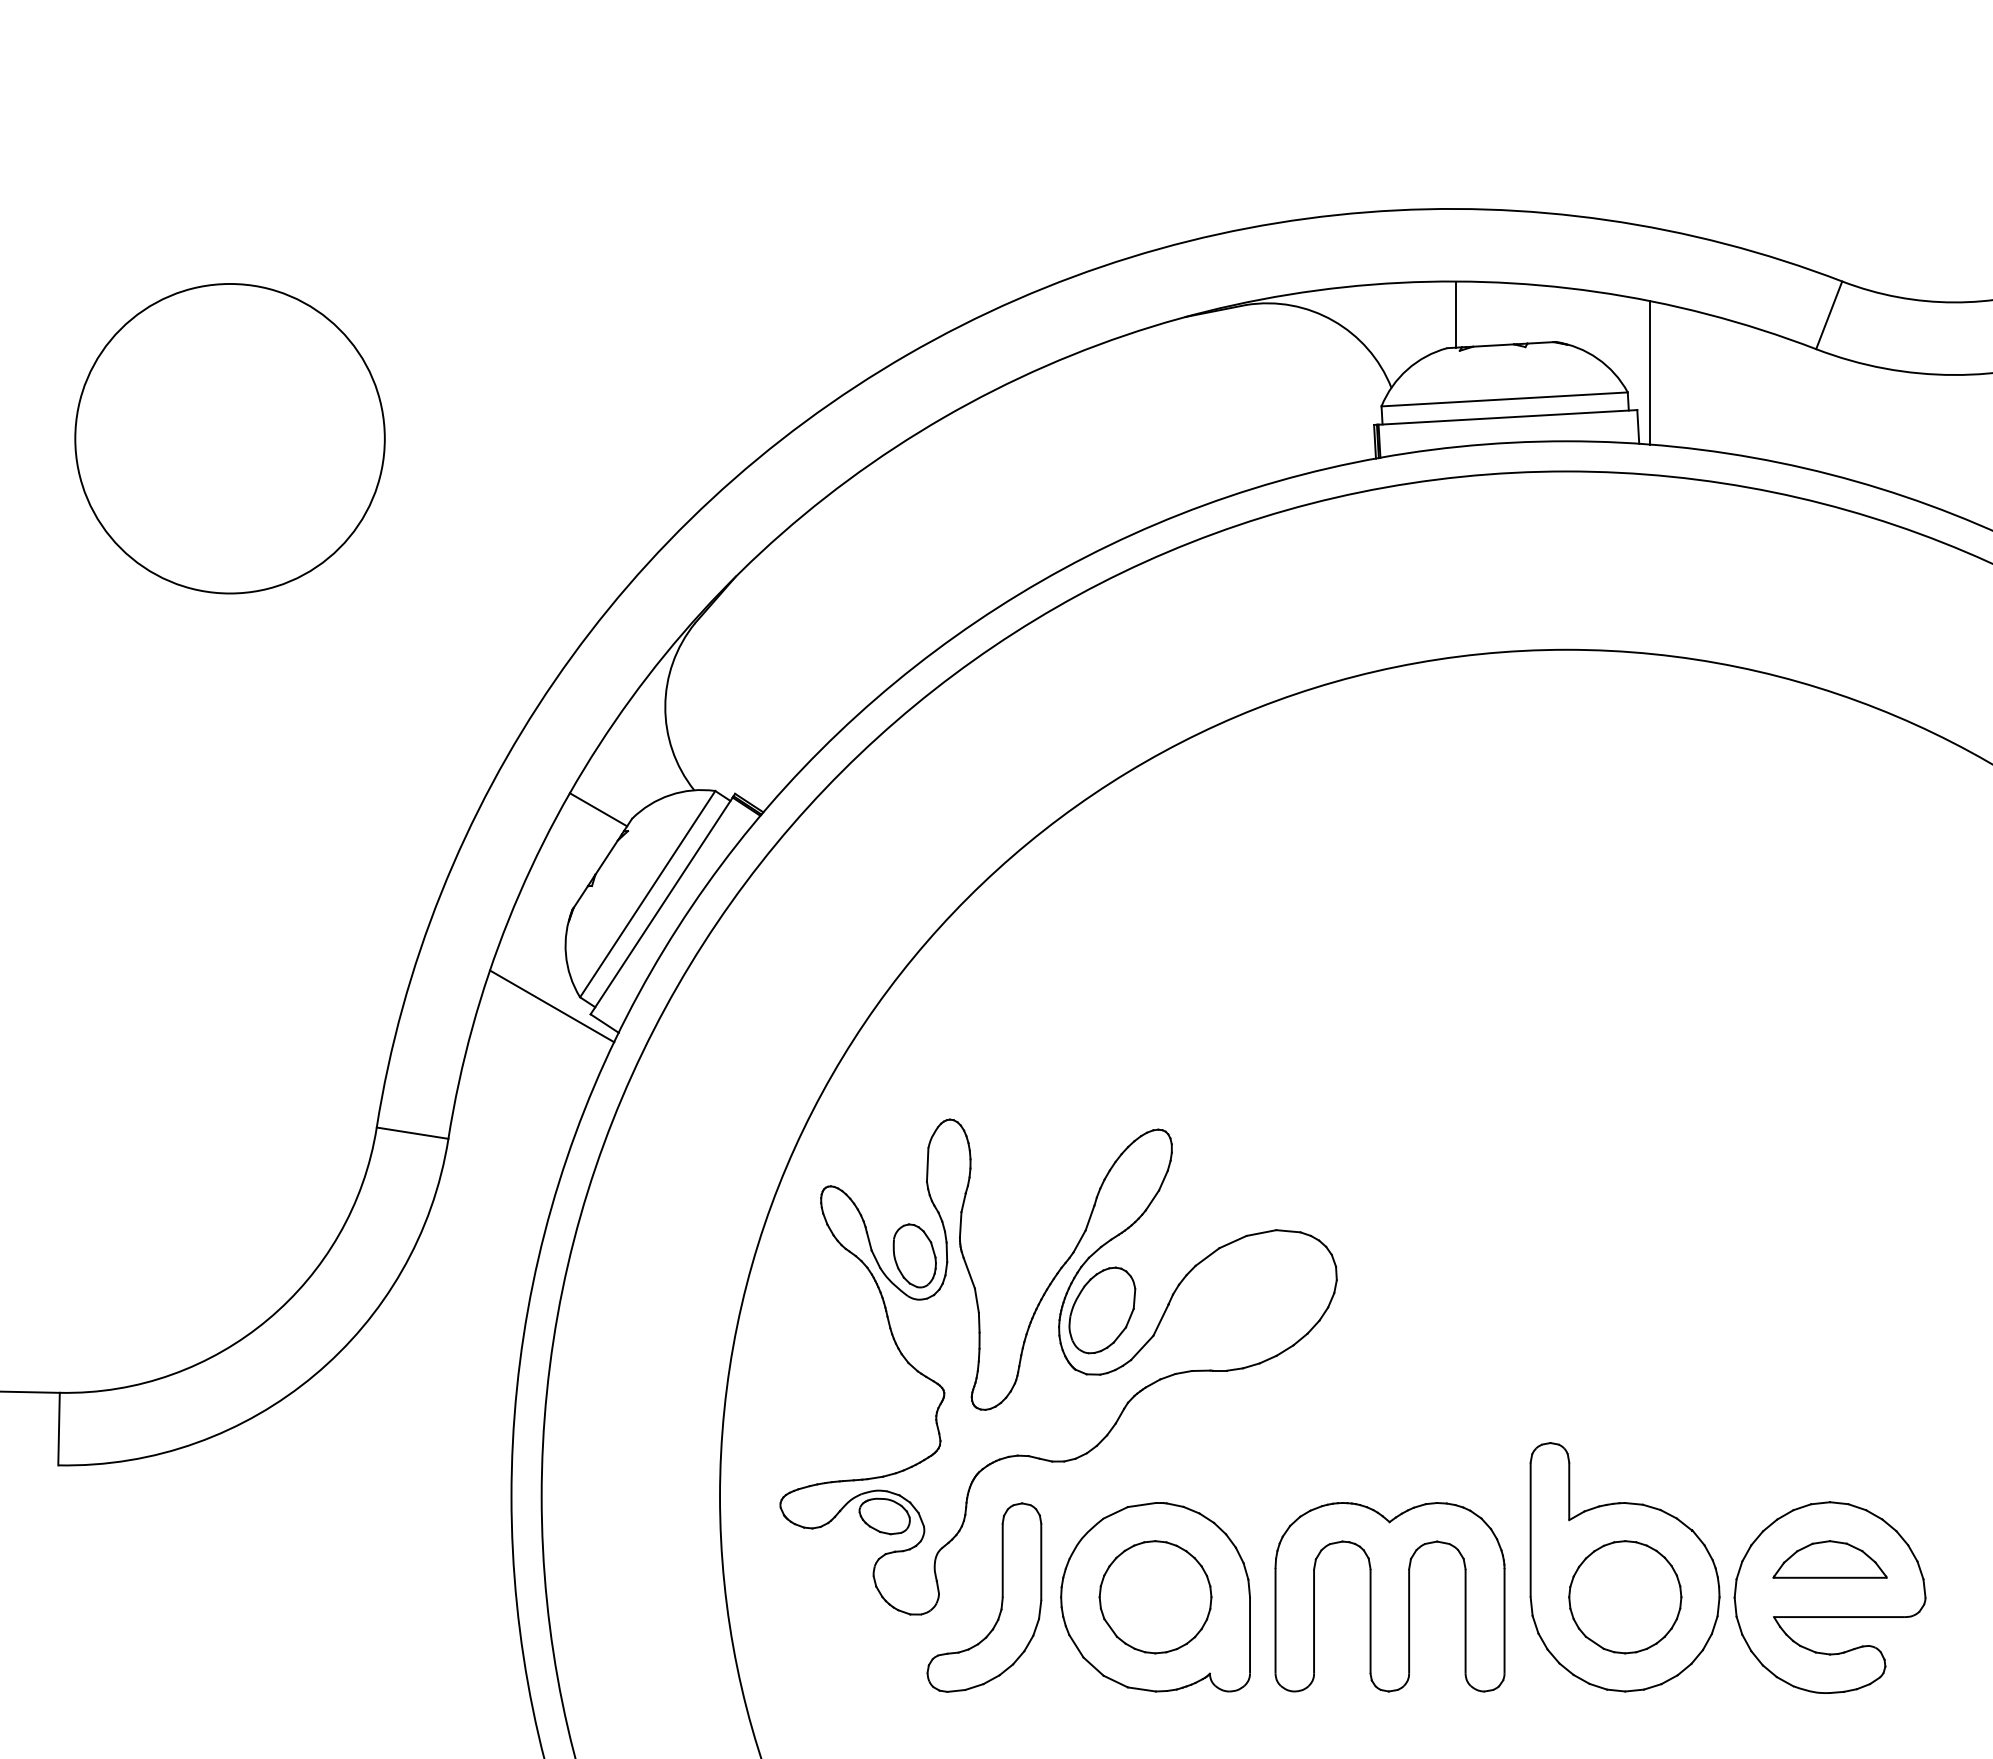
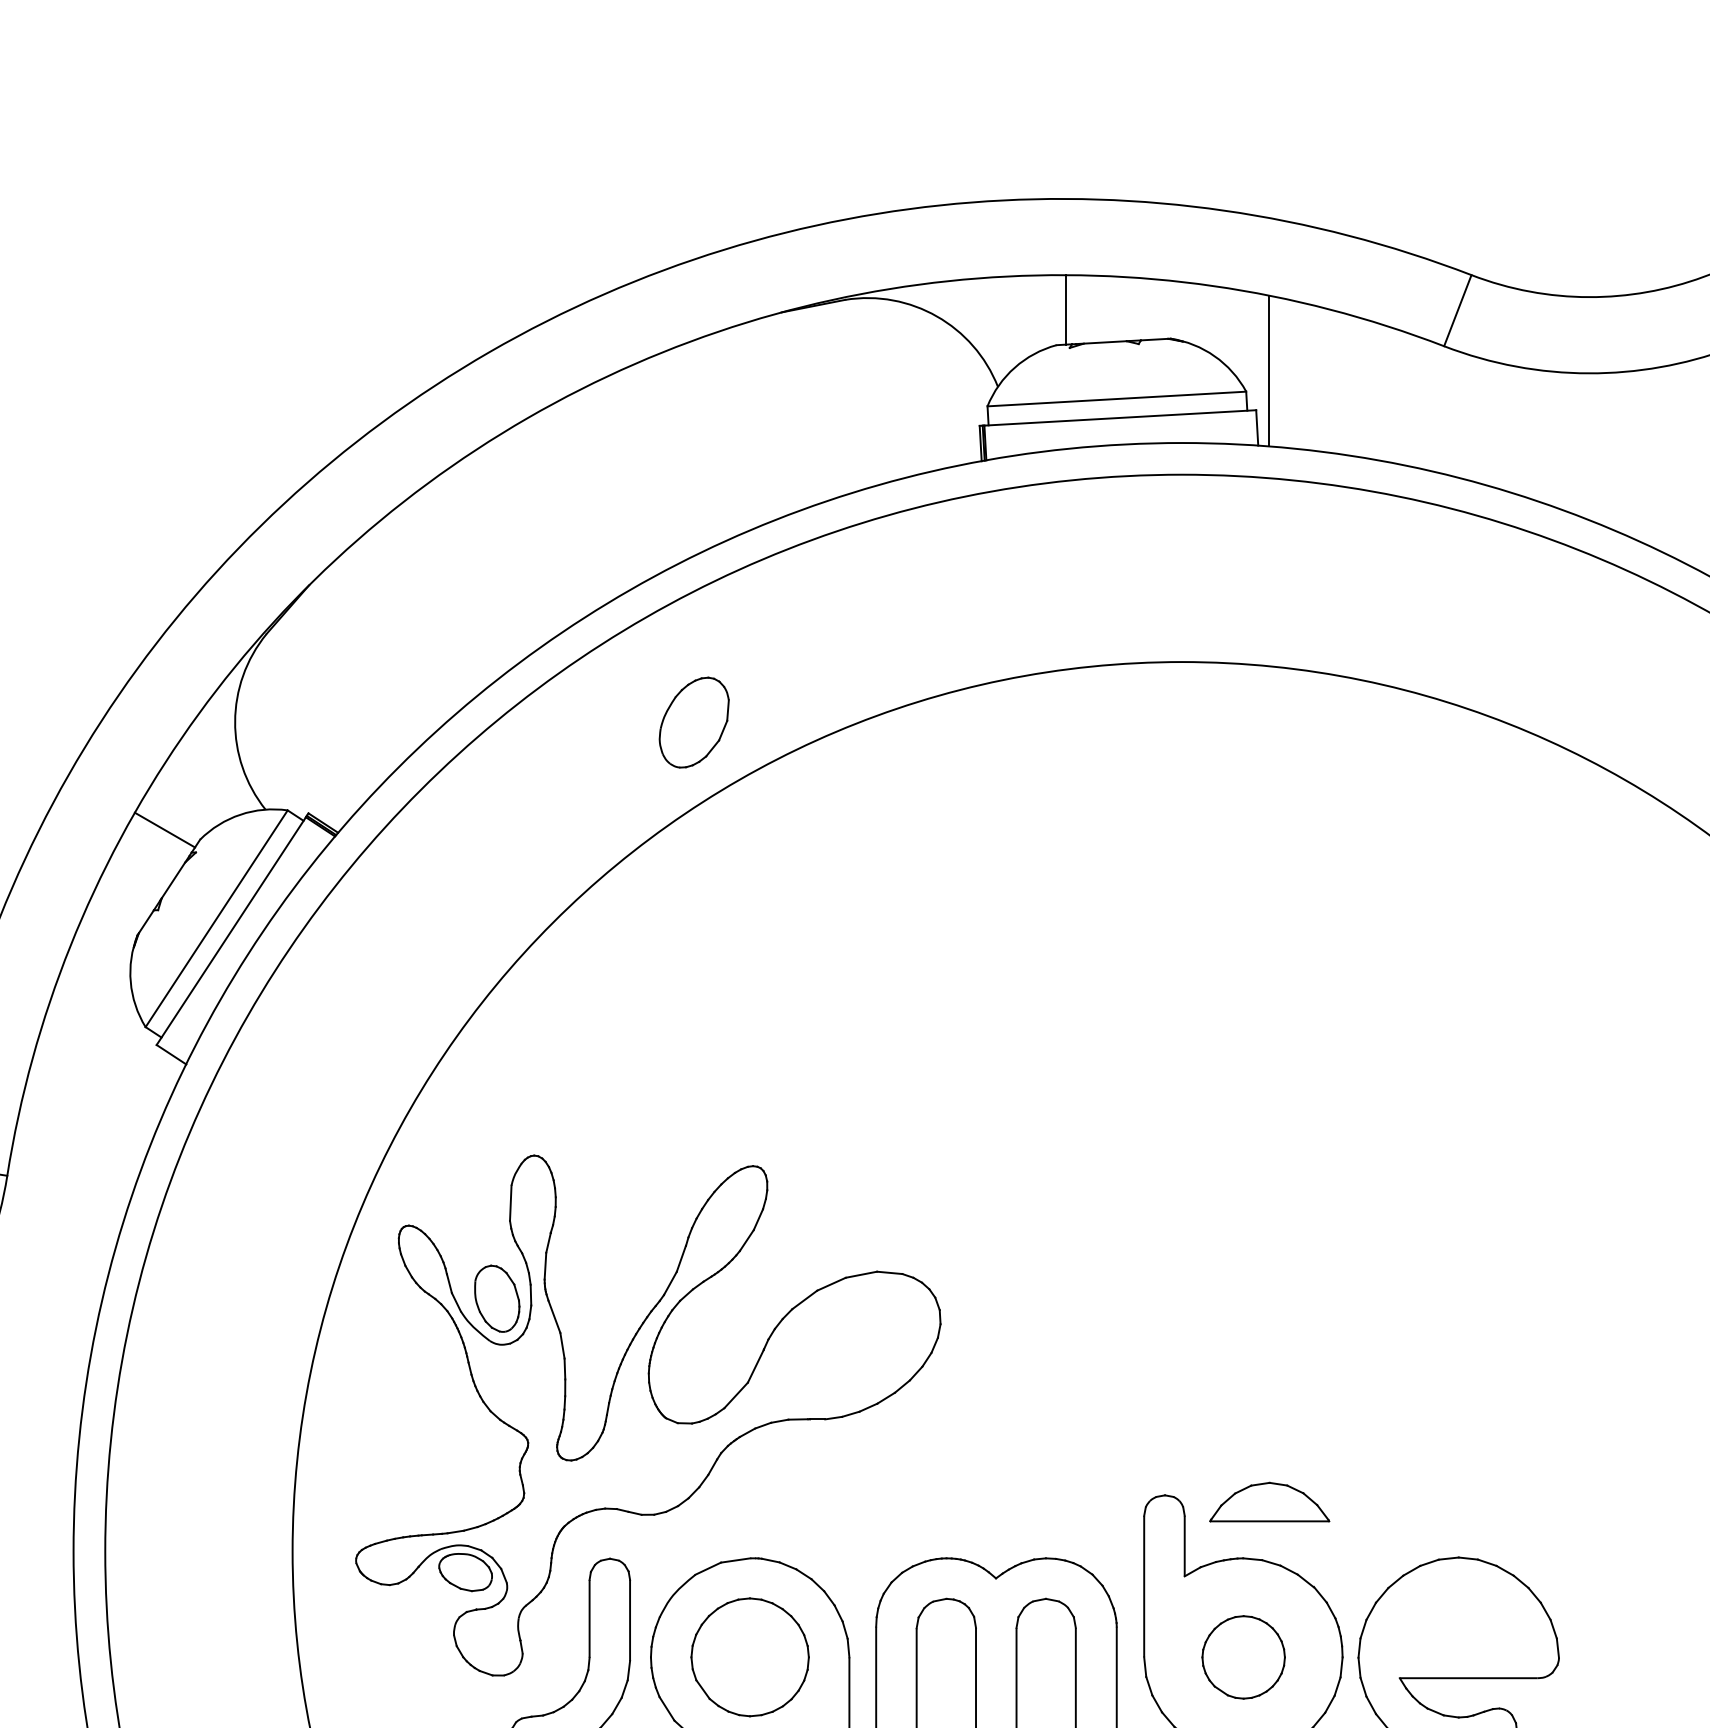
line: (552, 1006) -> (116, 1036), removed
part: (1102, 1310) -> (694, 722), moved
part: (1829, 1559) -> (1269, 1502), moved
part: (1625, 1597) -> (1243, 1657), size x0.7

